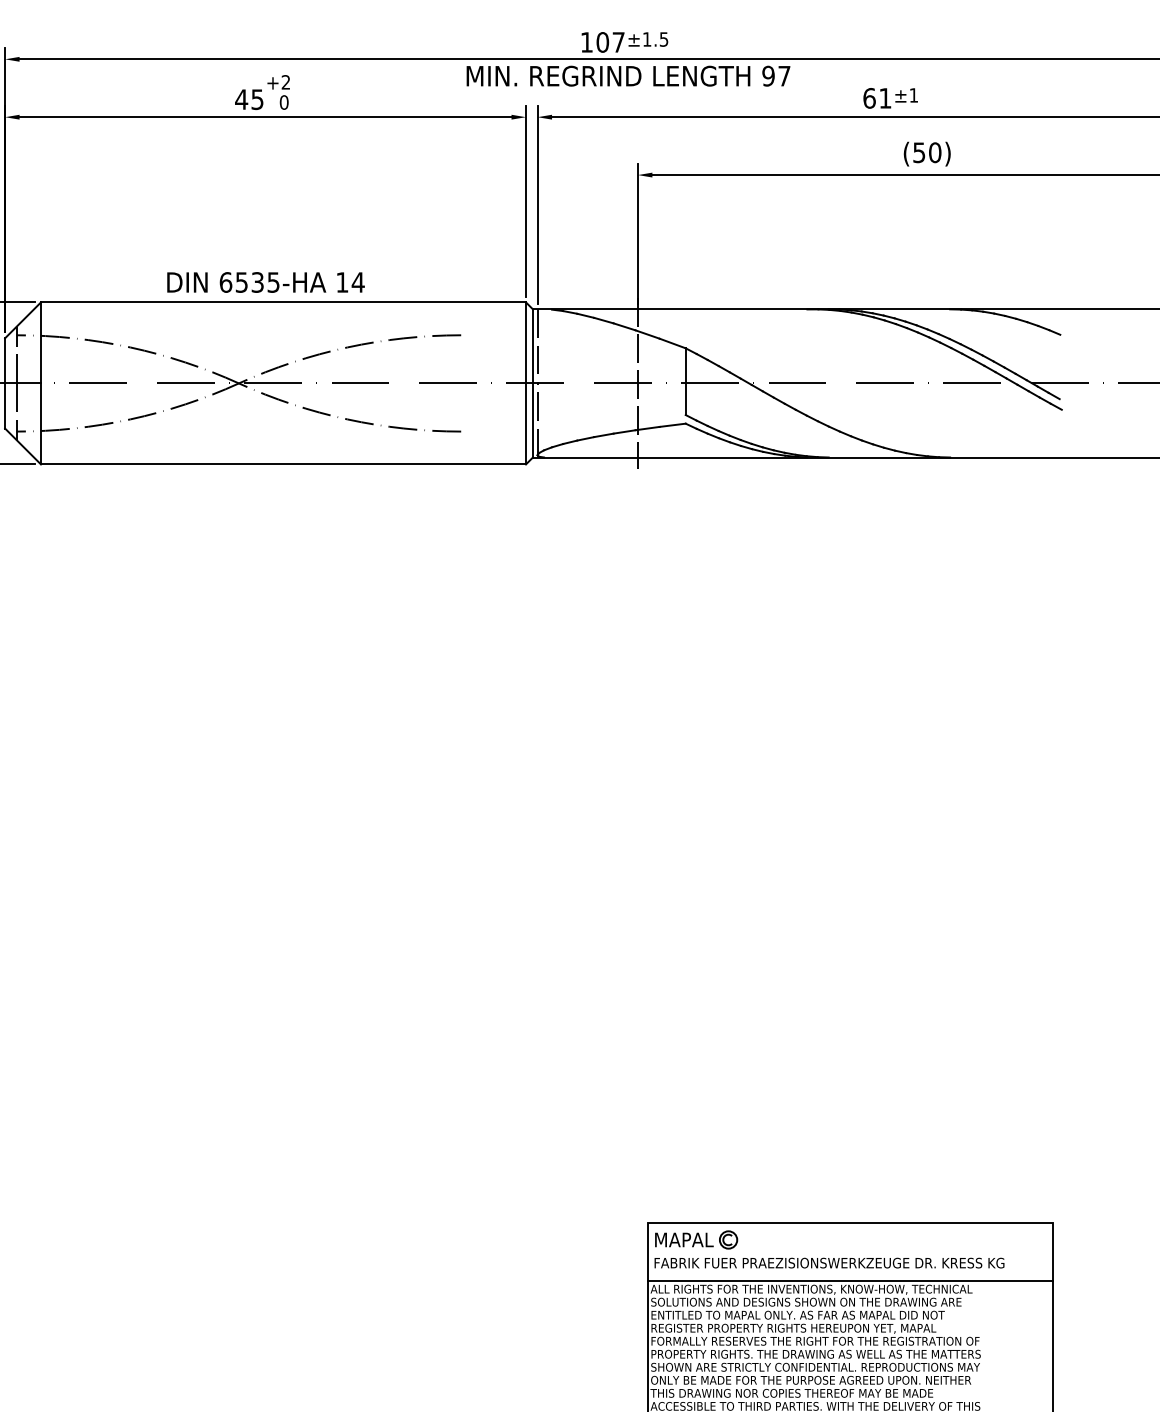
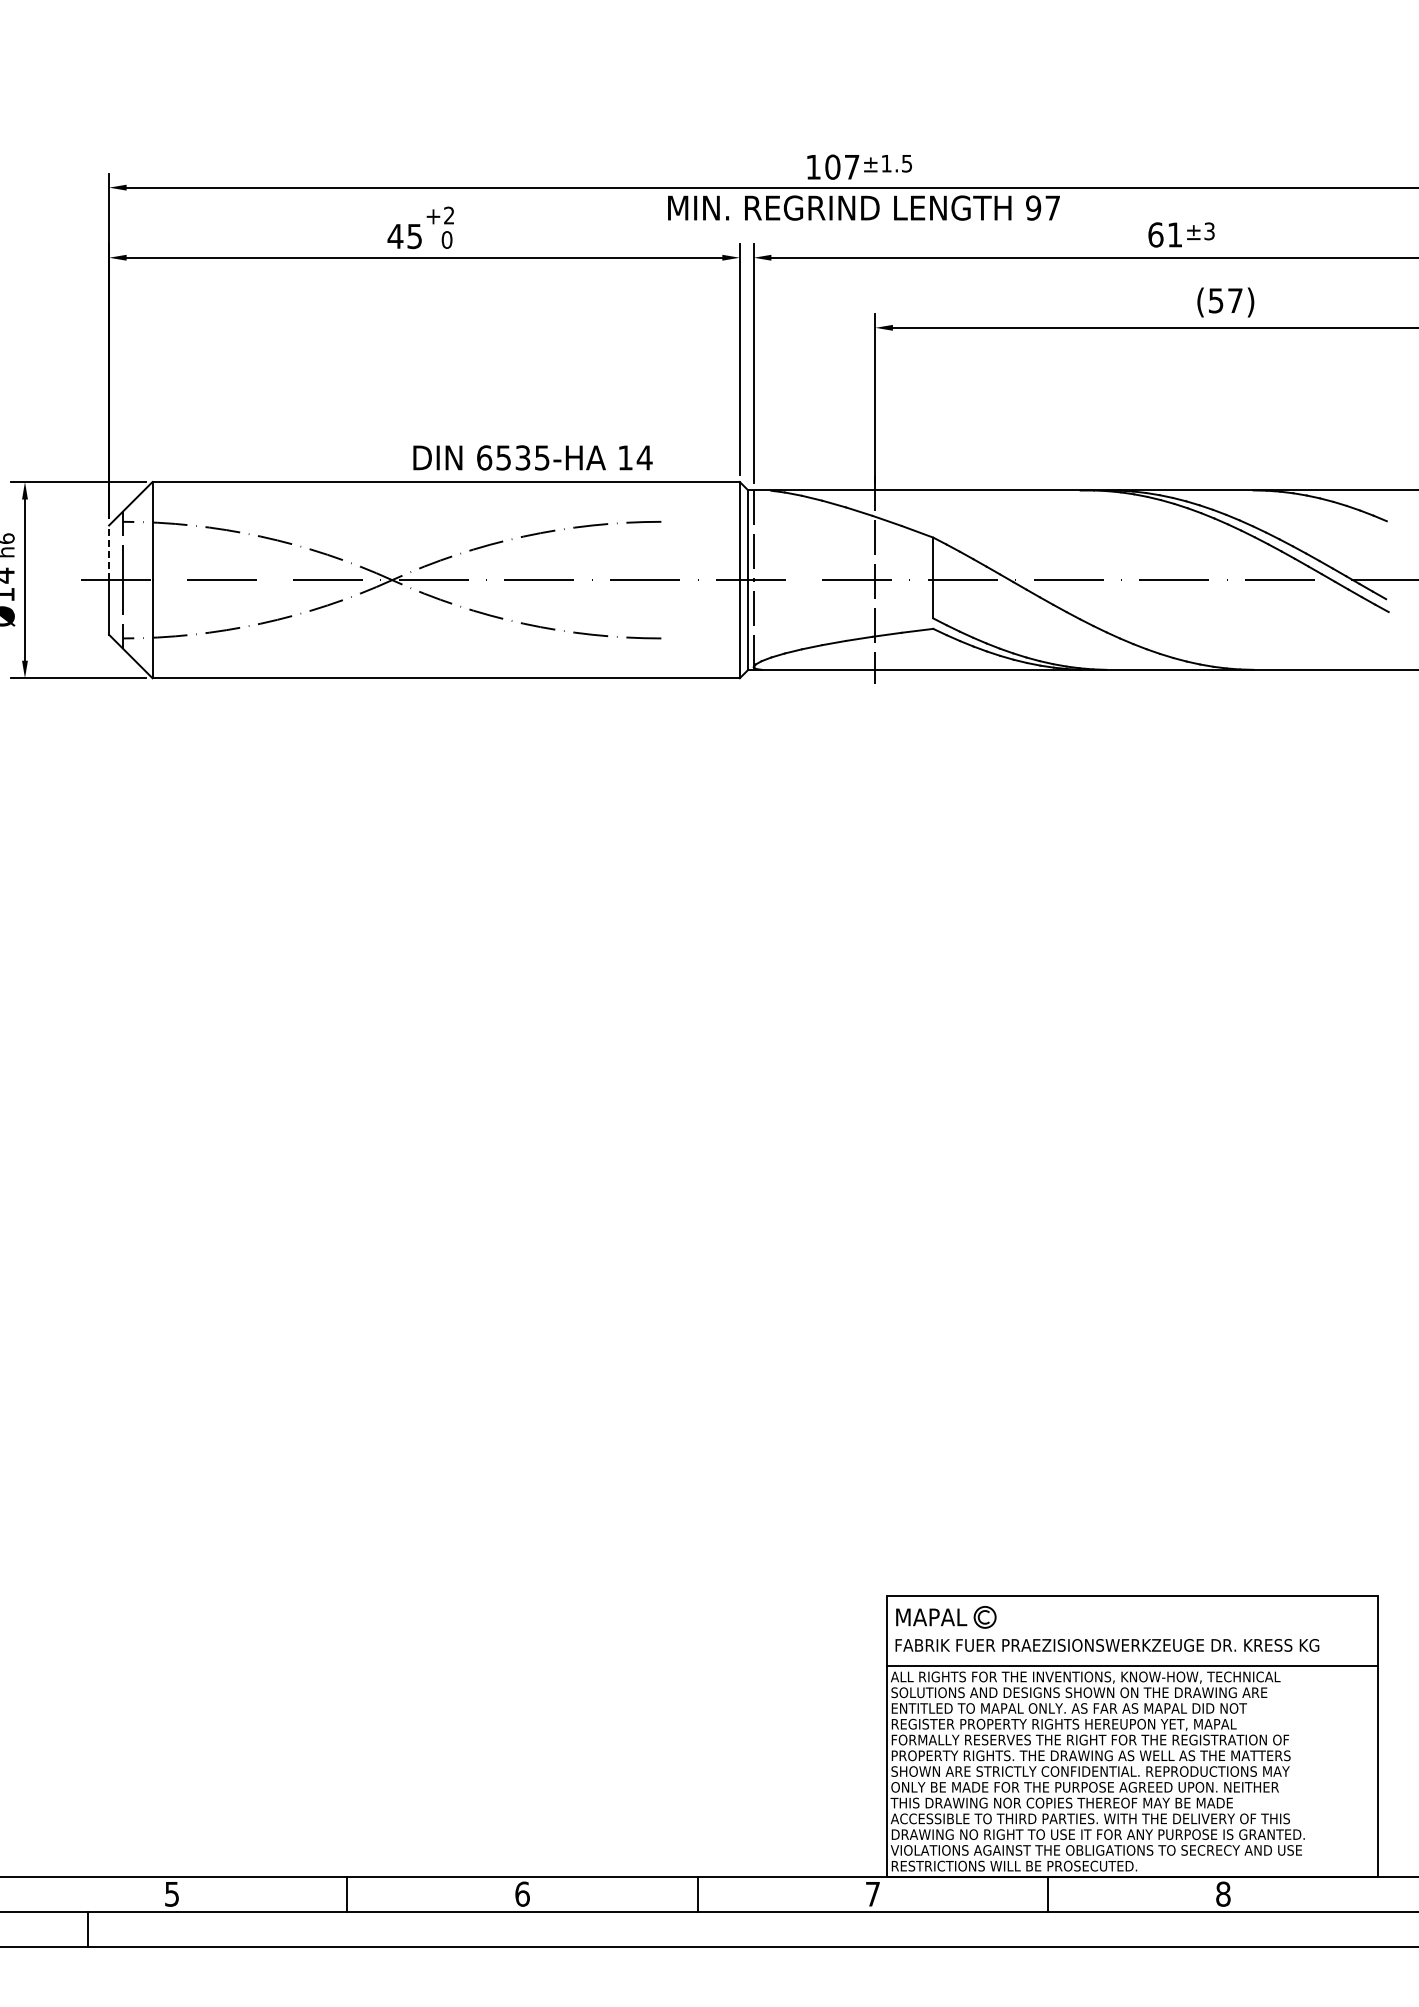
text: (913, 95) -> (1209, 231), ±1 -> ±3
text: (934, 152) -> (1234, 300), (50) -> (57)
text: (265, 282) -> (532, 457), moved
line: (5, 360) -> (109, 552), solid -> dashed

